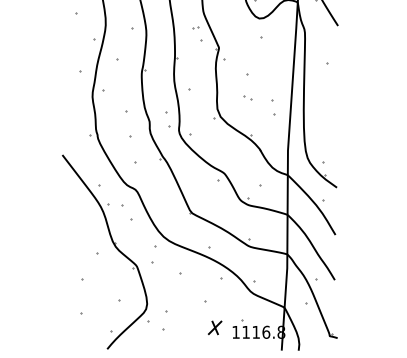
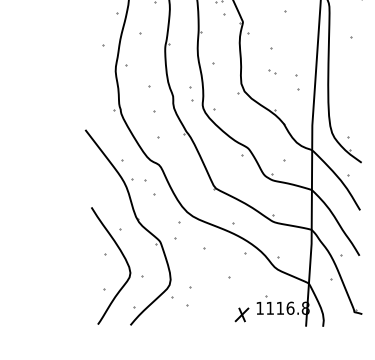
curve: (100, 282) -> (123, 258), added
part: (214, 327) -> (241, 314), moved

